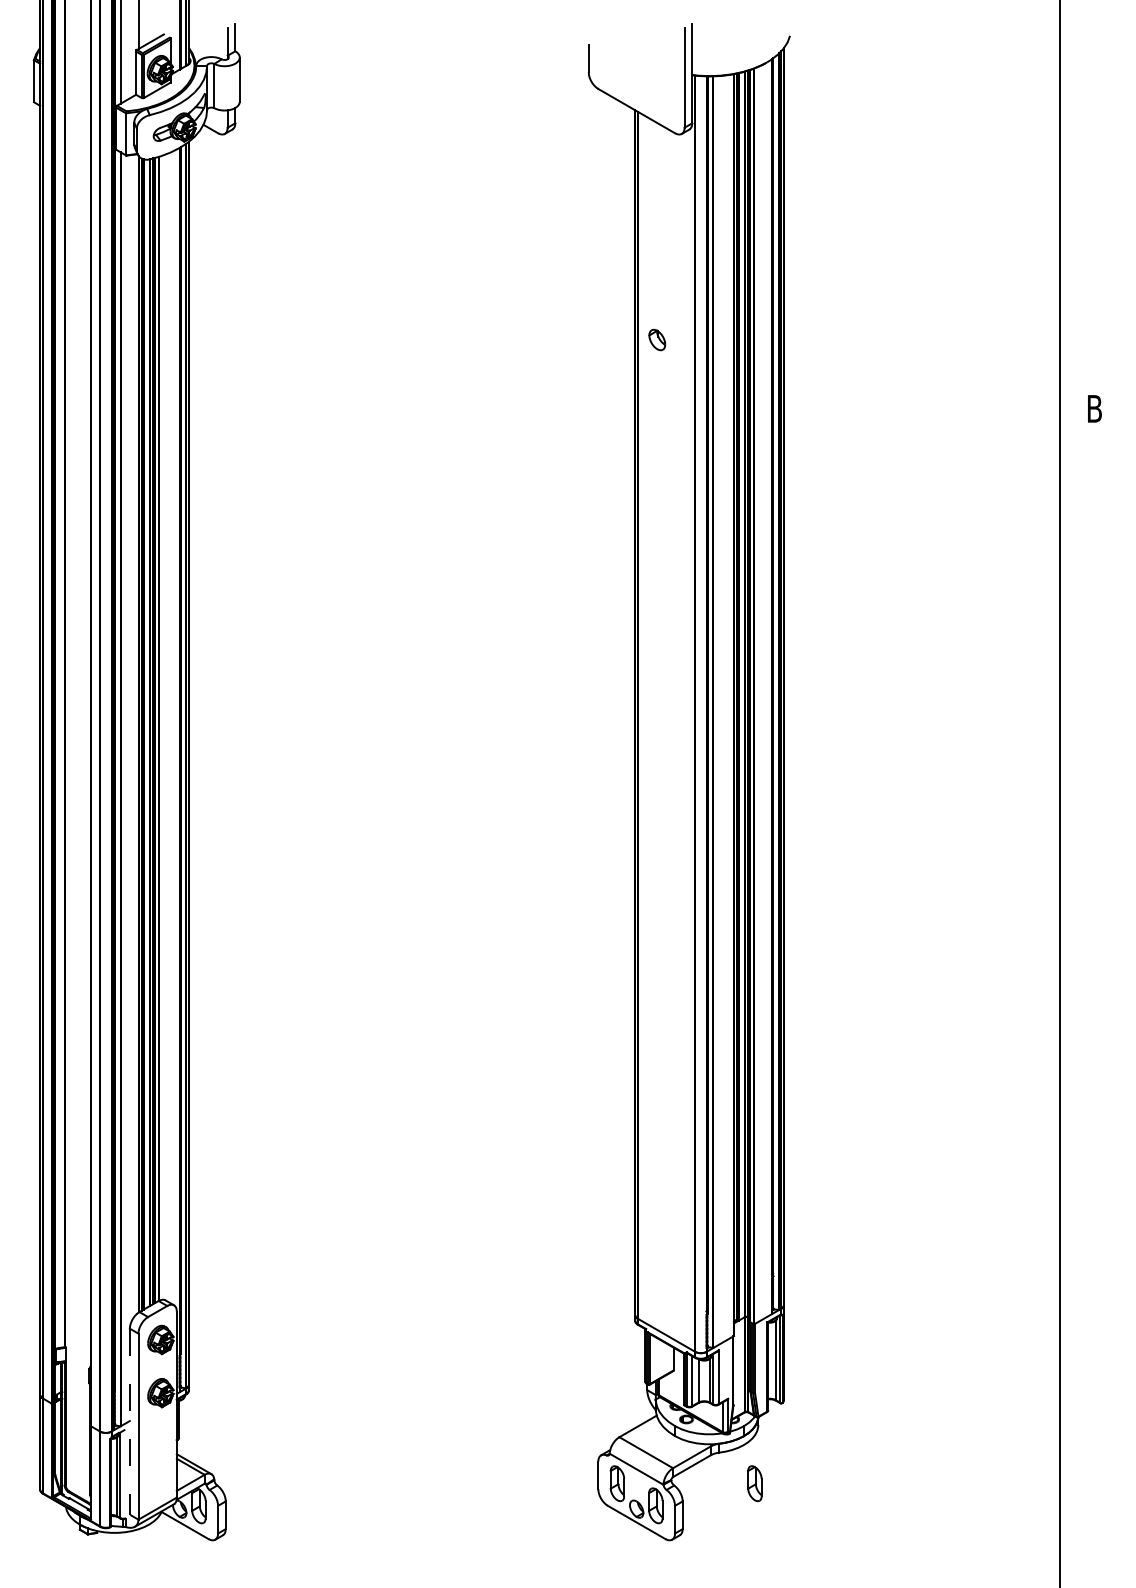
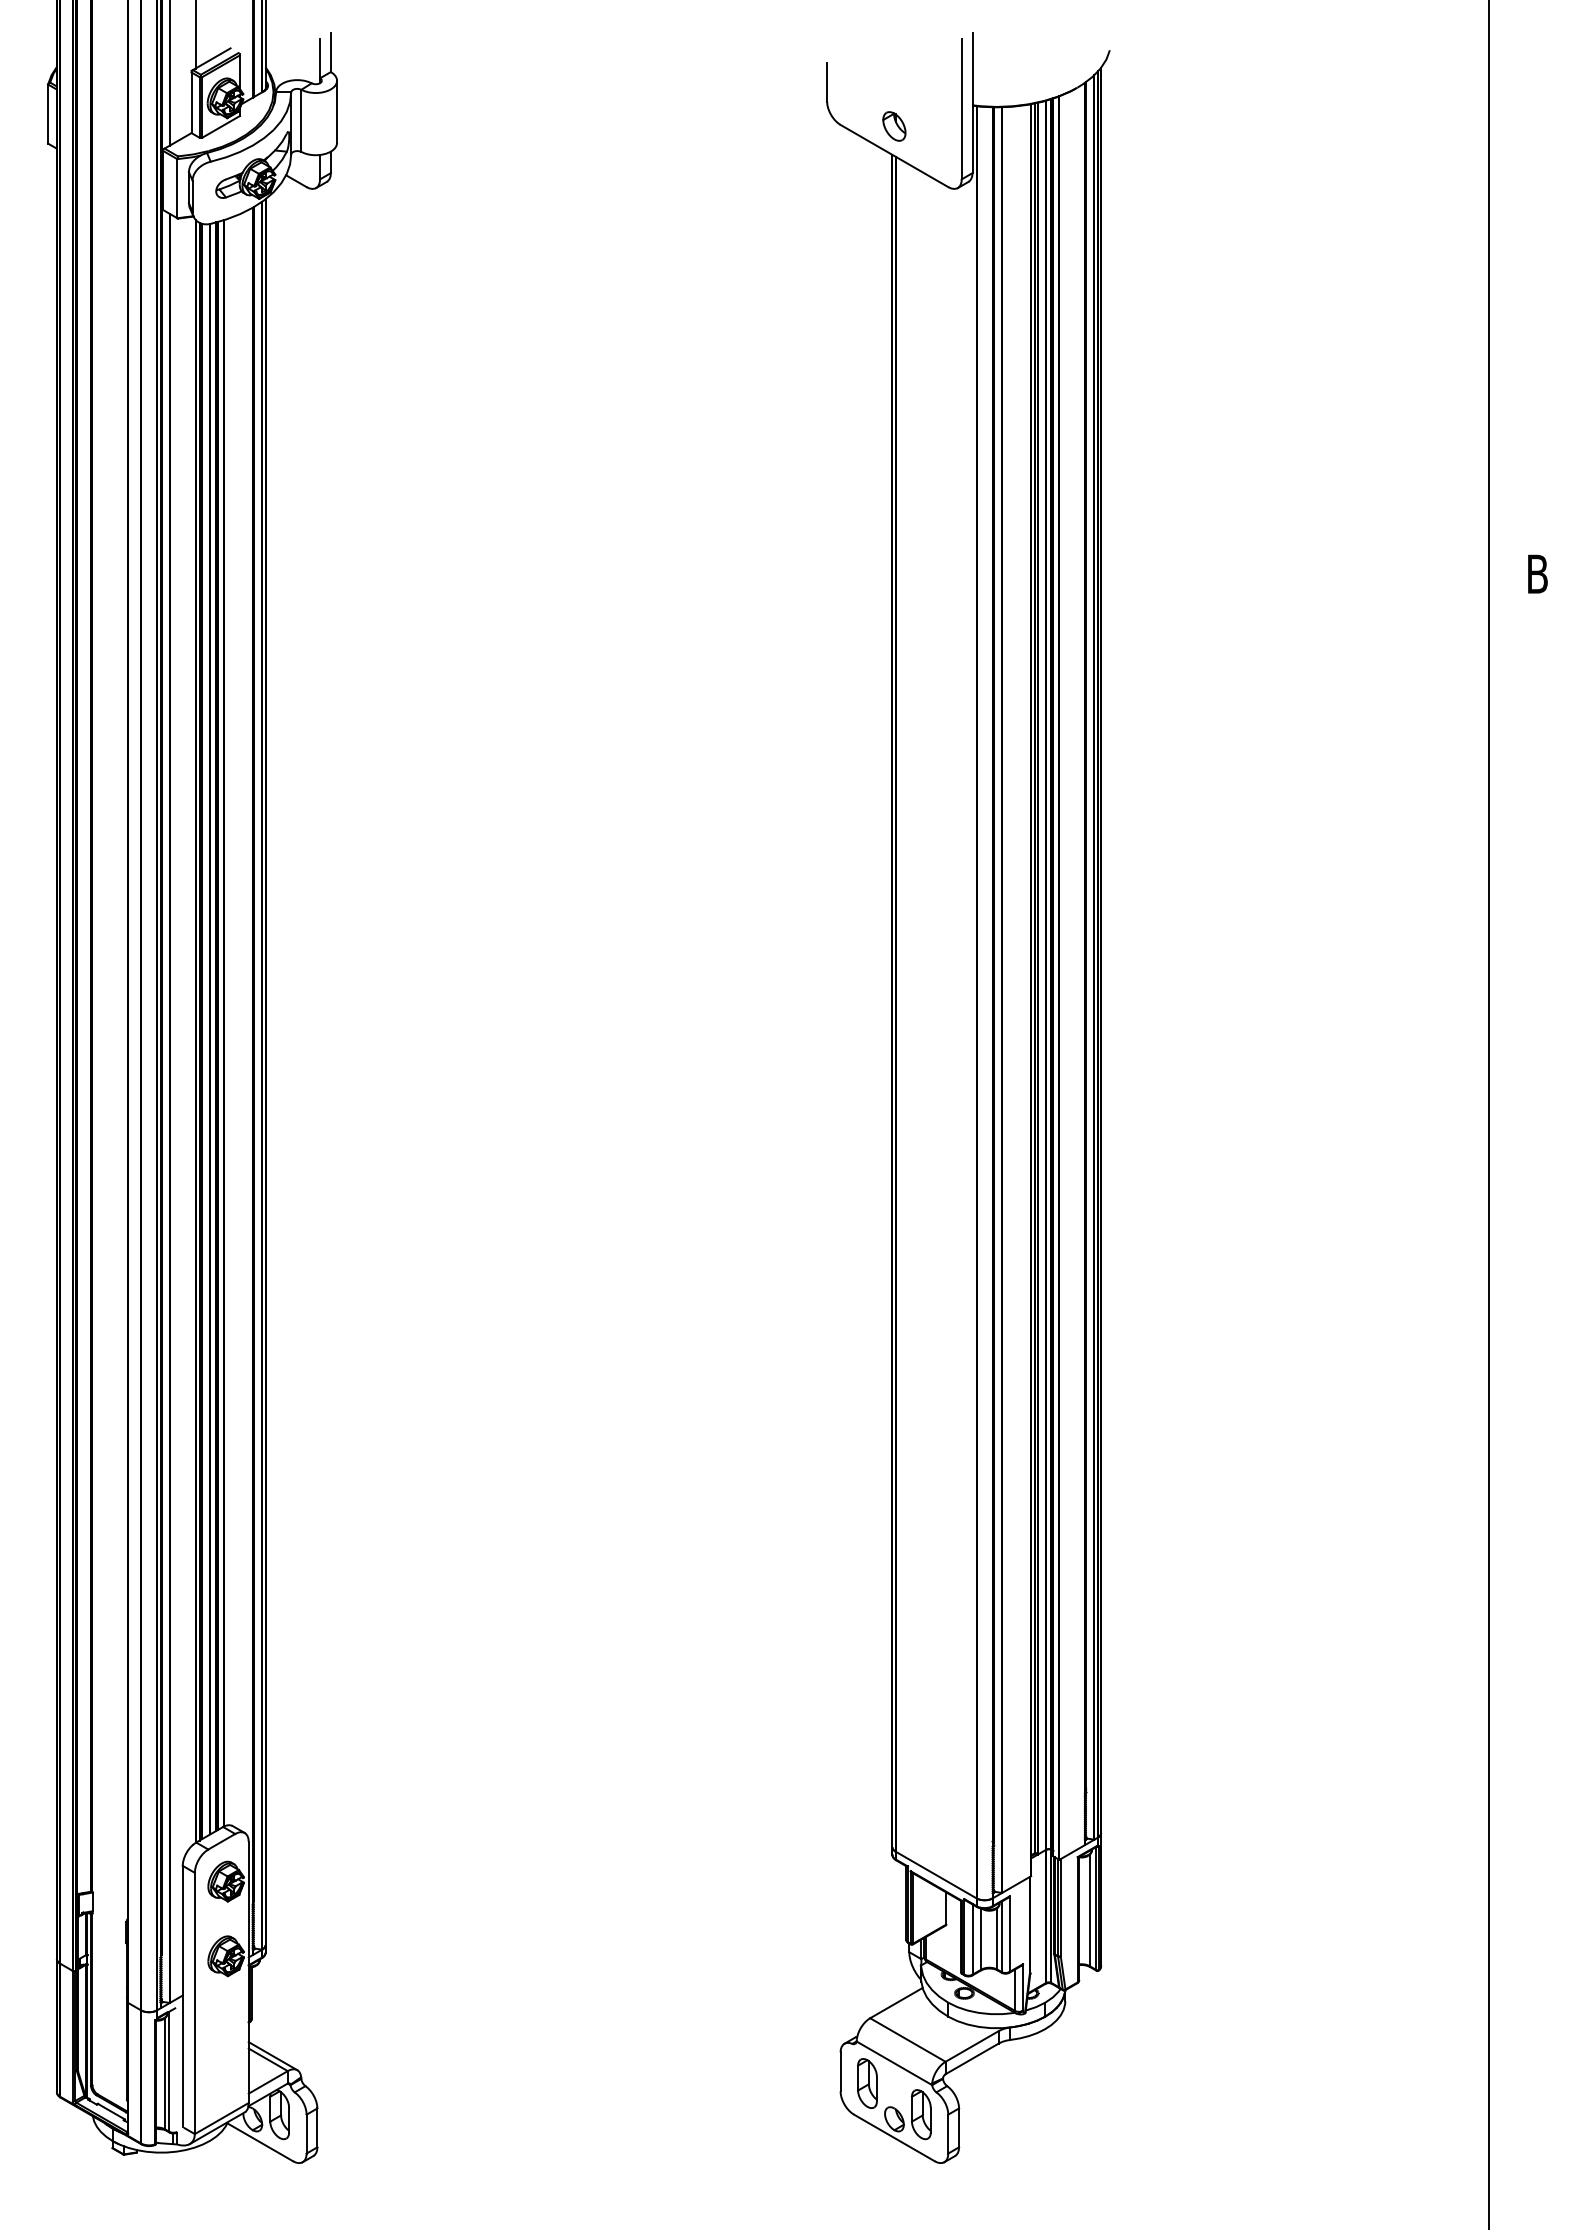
part: (657, 340) -> (894, 126), moved
line: (129, 1421) -> (182, 1996), dashed -> solid
part: (754, 1483) -> (1060, 2083), removed

